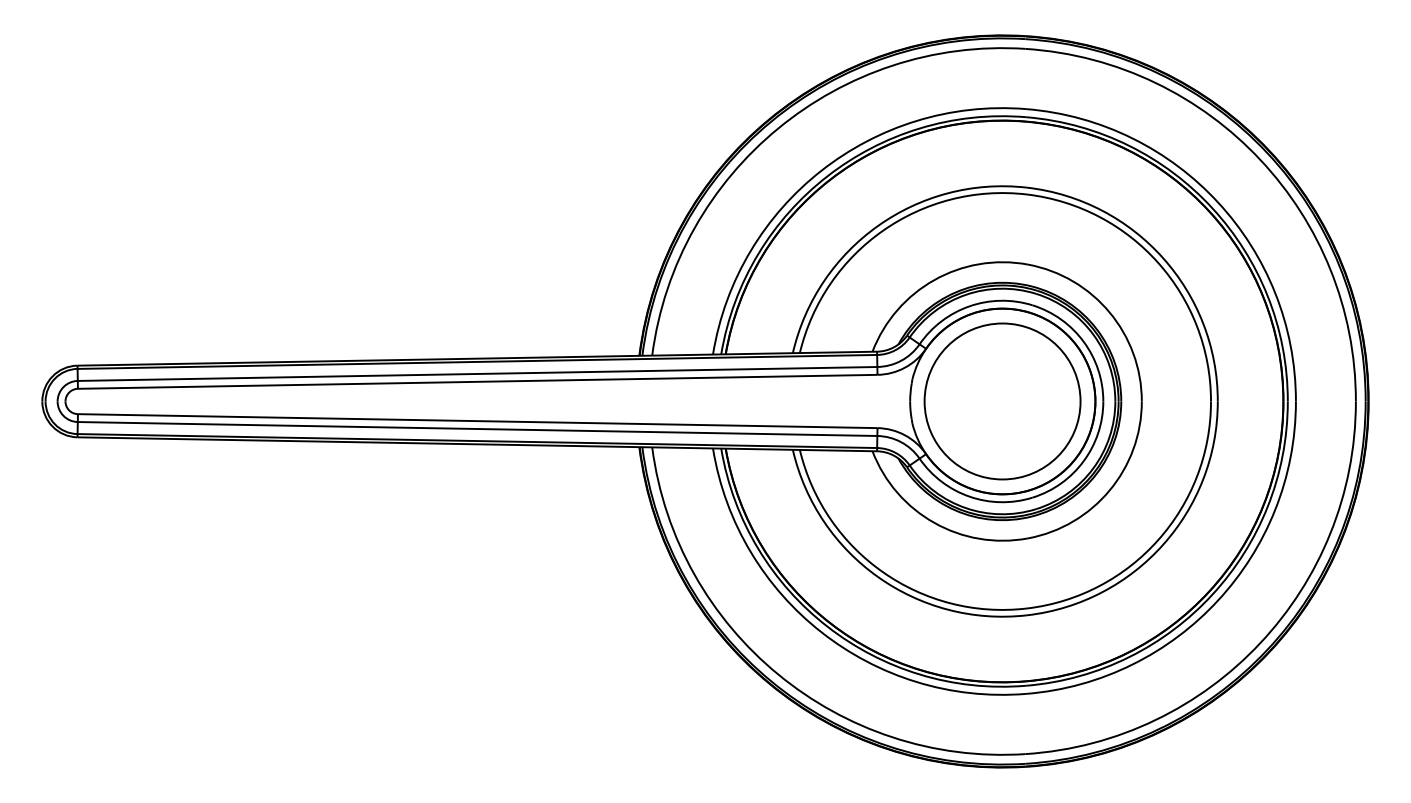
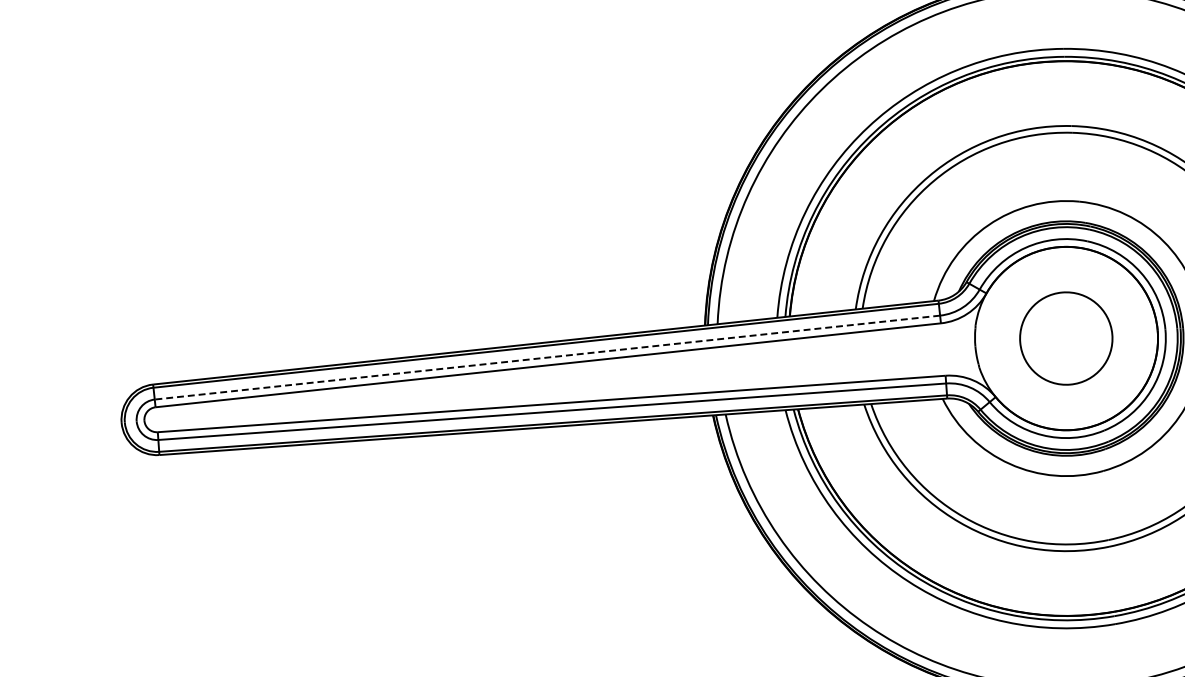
line: (477, 373) -> (547, 357), solid -> dashed
part: (1002, 401) -> (1066, 338), size x0.6

